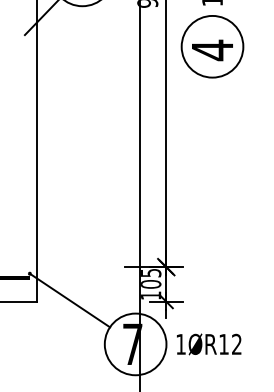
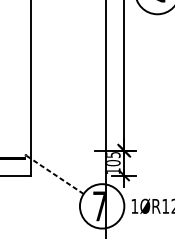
line: (69, 300) -> (54, 174), solid -> dashed

